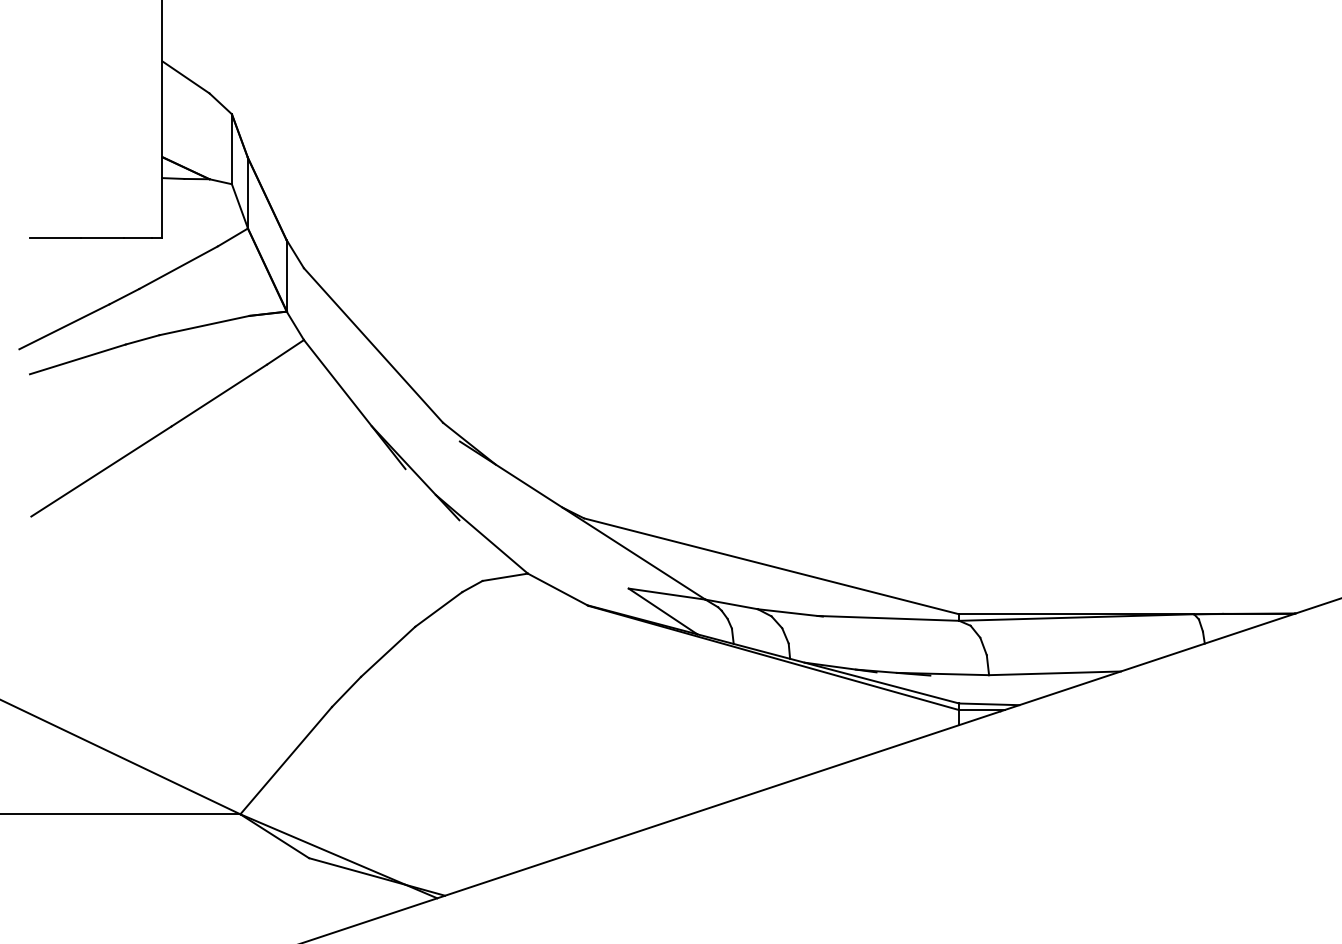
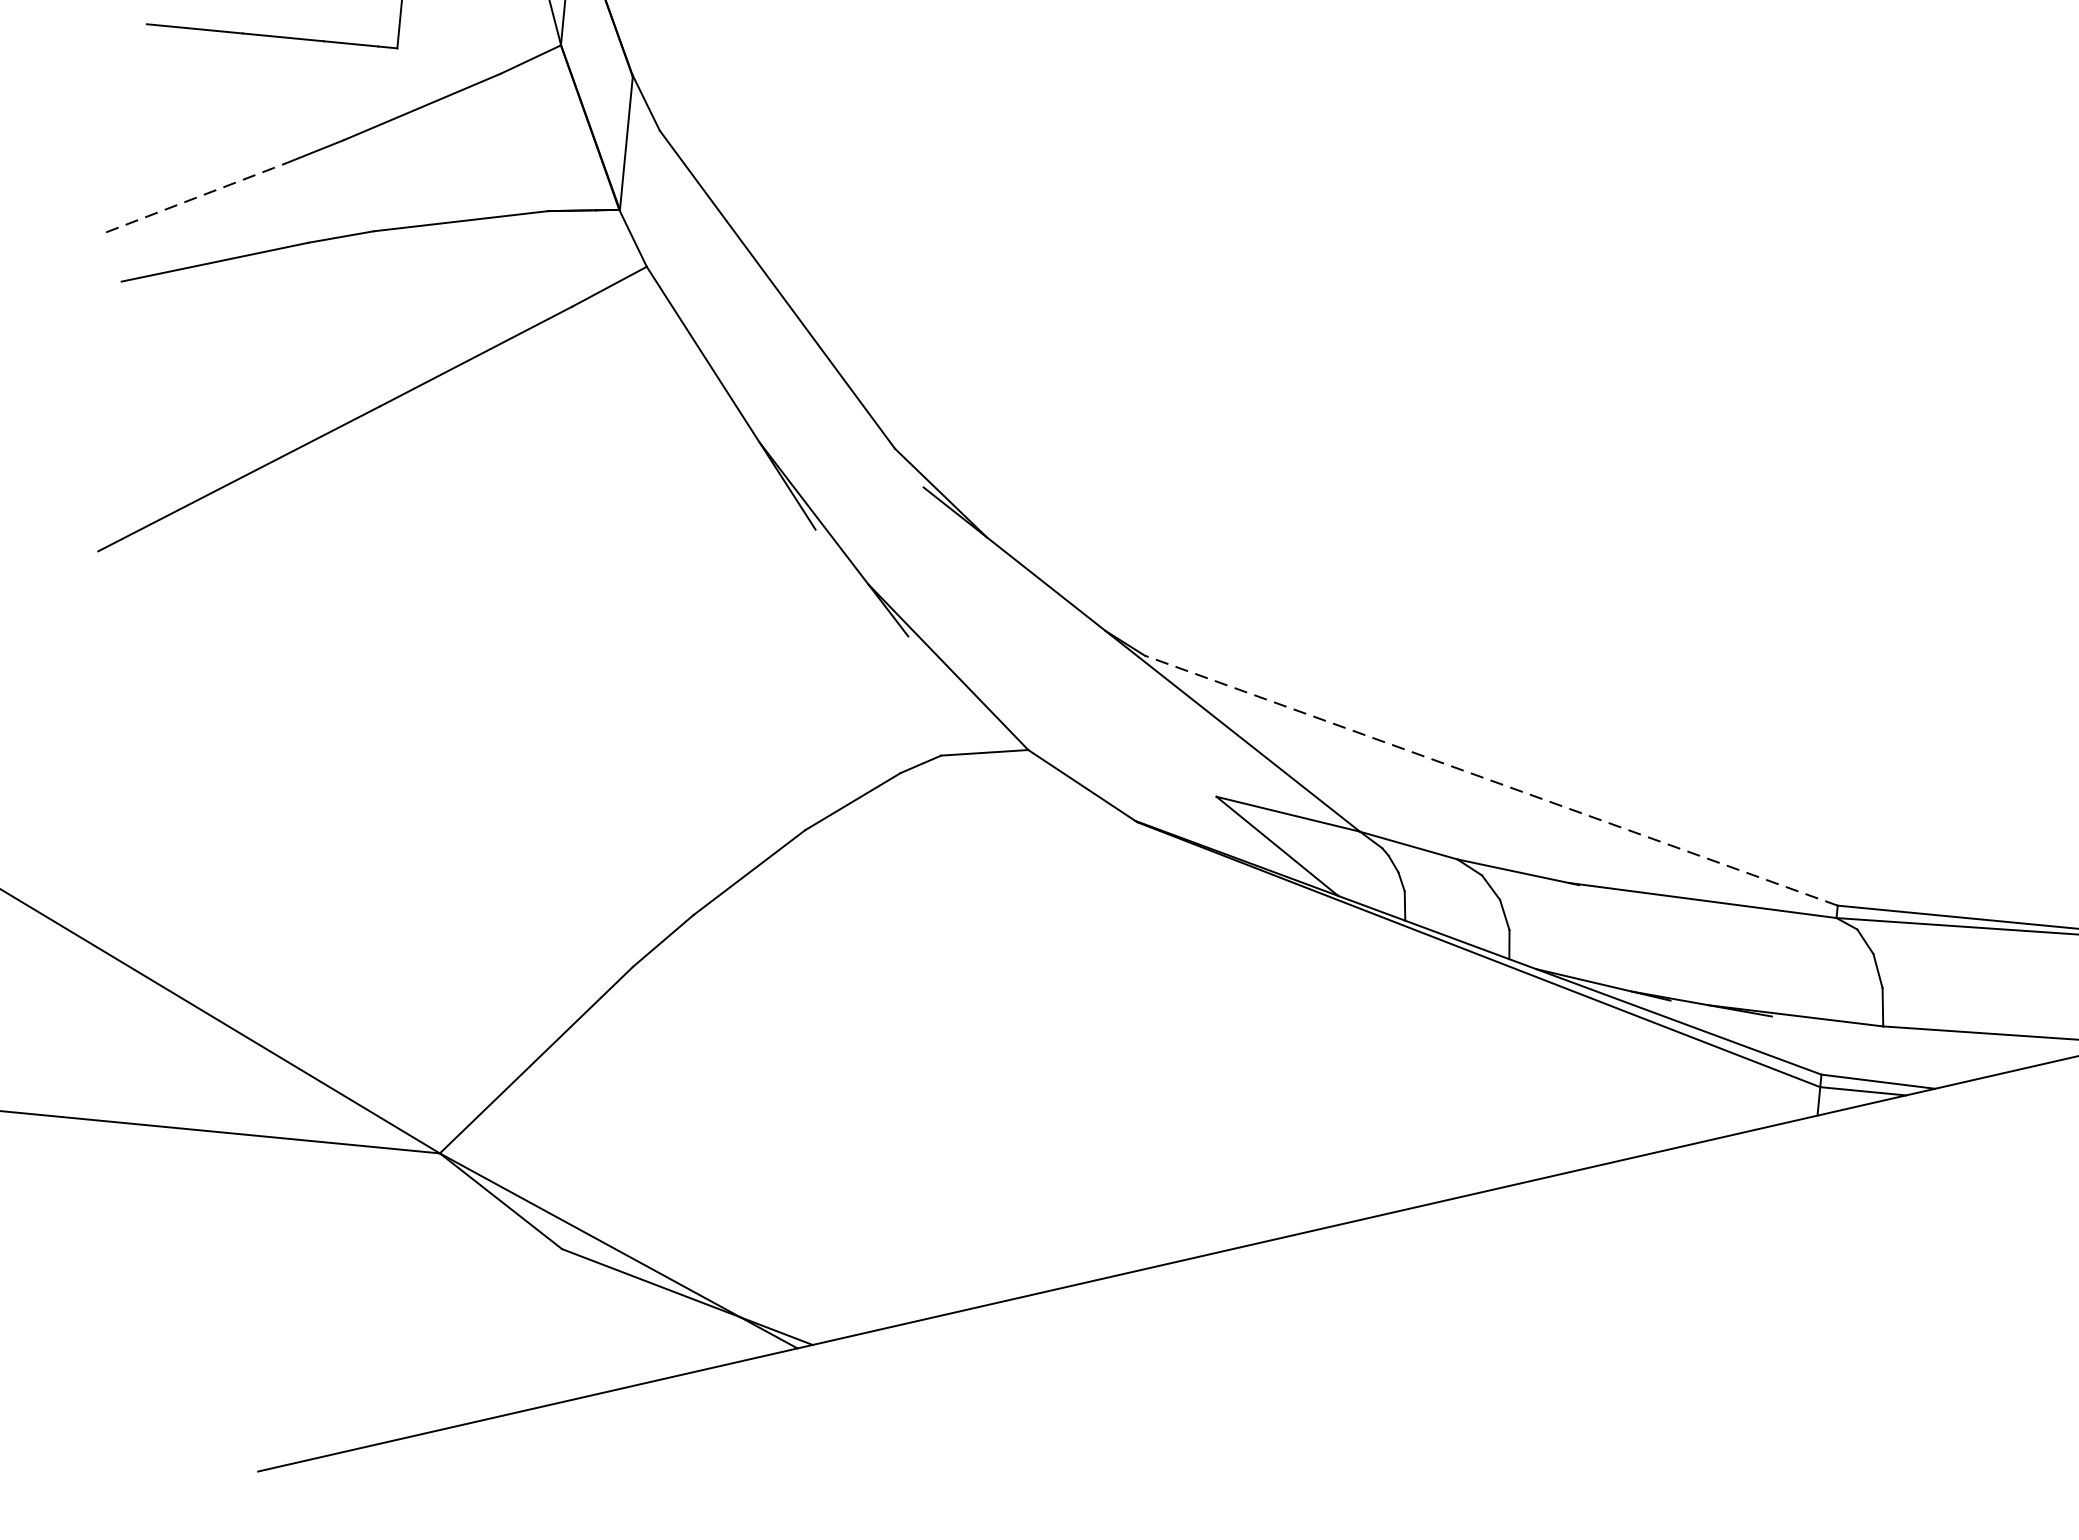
line: (64, 326) -> (195, 197), solid -> dashed
line: (771, 566) -> (1490, 780), solid -> dashed

